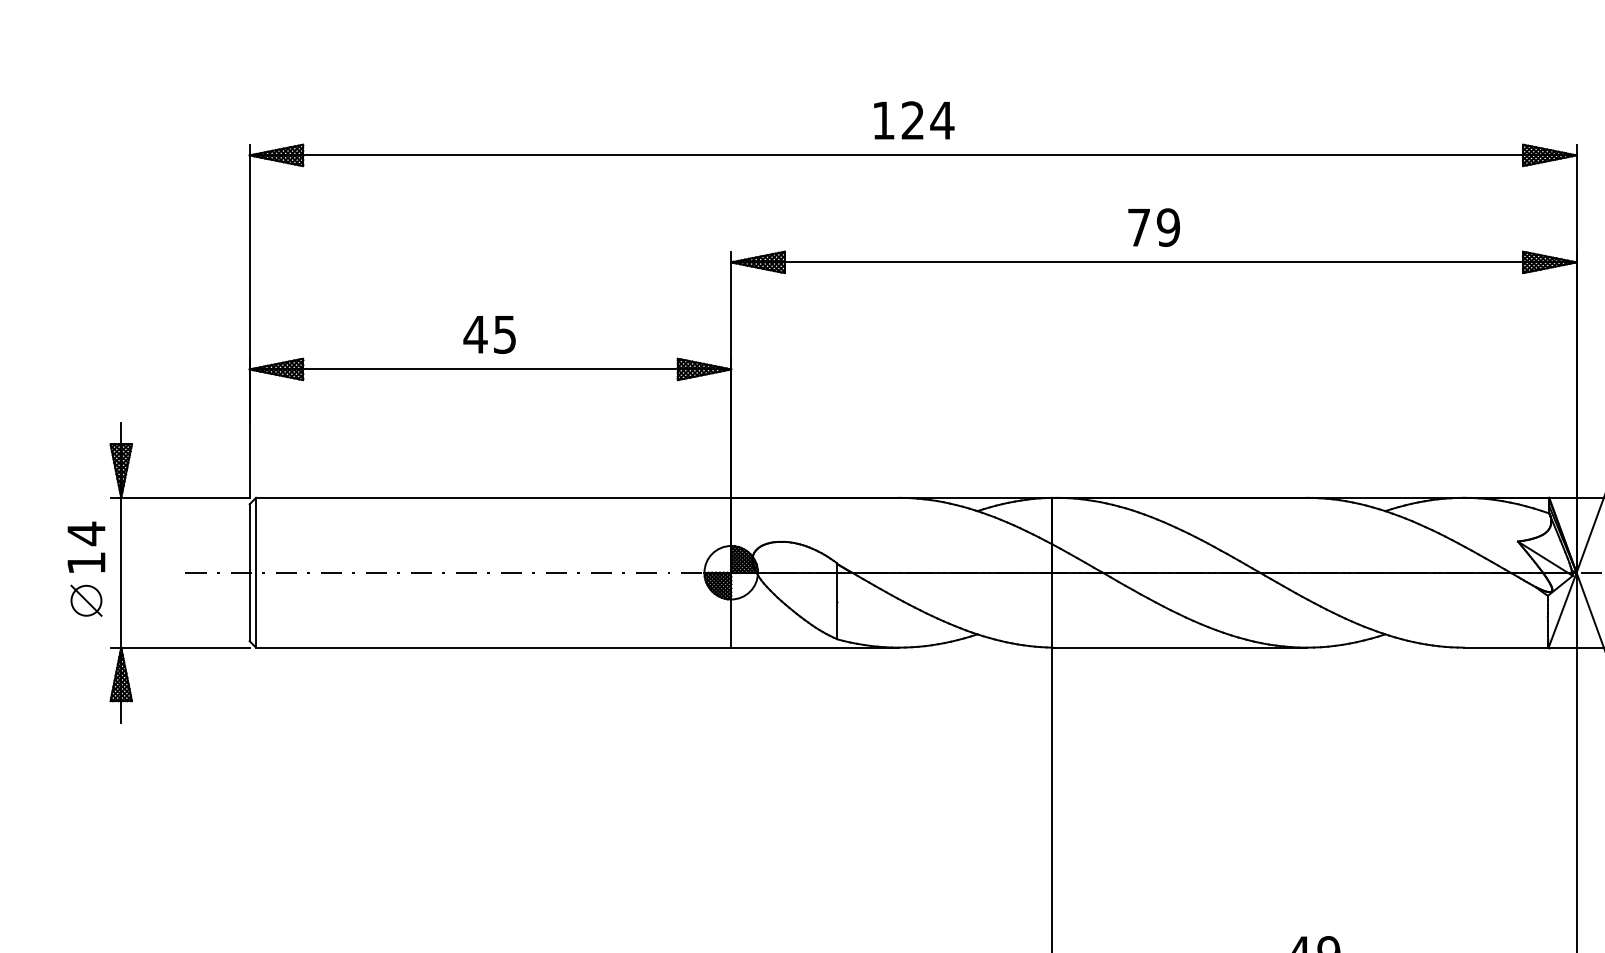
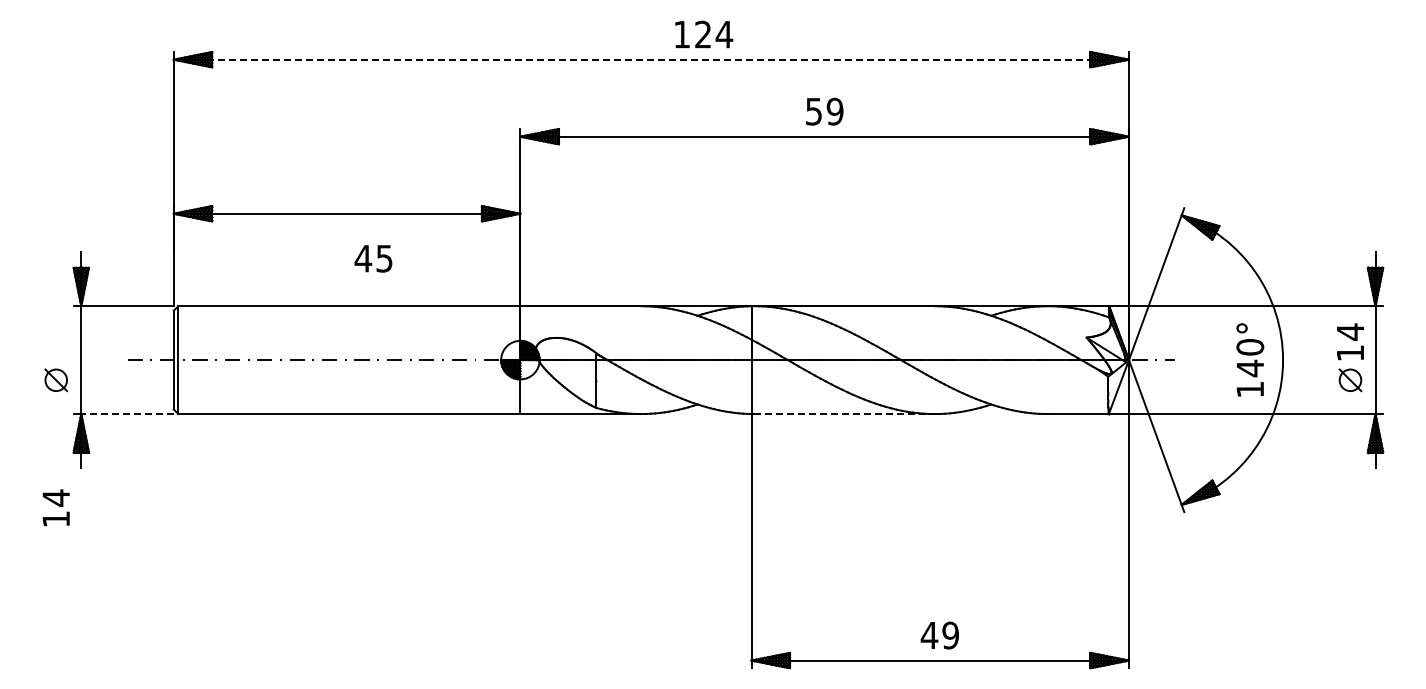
text: (914, 120) -> (704, 34), moved
line: (913, 155) -> (651, 59), solid -> dashed
text: (1138, 227) -> (813, 111), 79 -> 59
text: (489, 334) -> (373, 258), moved
text: (85, 546) -> (55, 507), moved
line: (185, 648) -> (127, 414), solid -> dashed
line: (1182, 648) -> (845, 414), solid -> dashed

